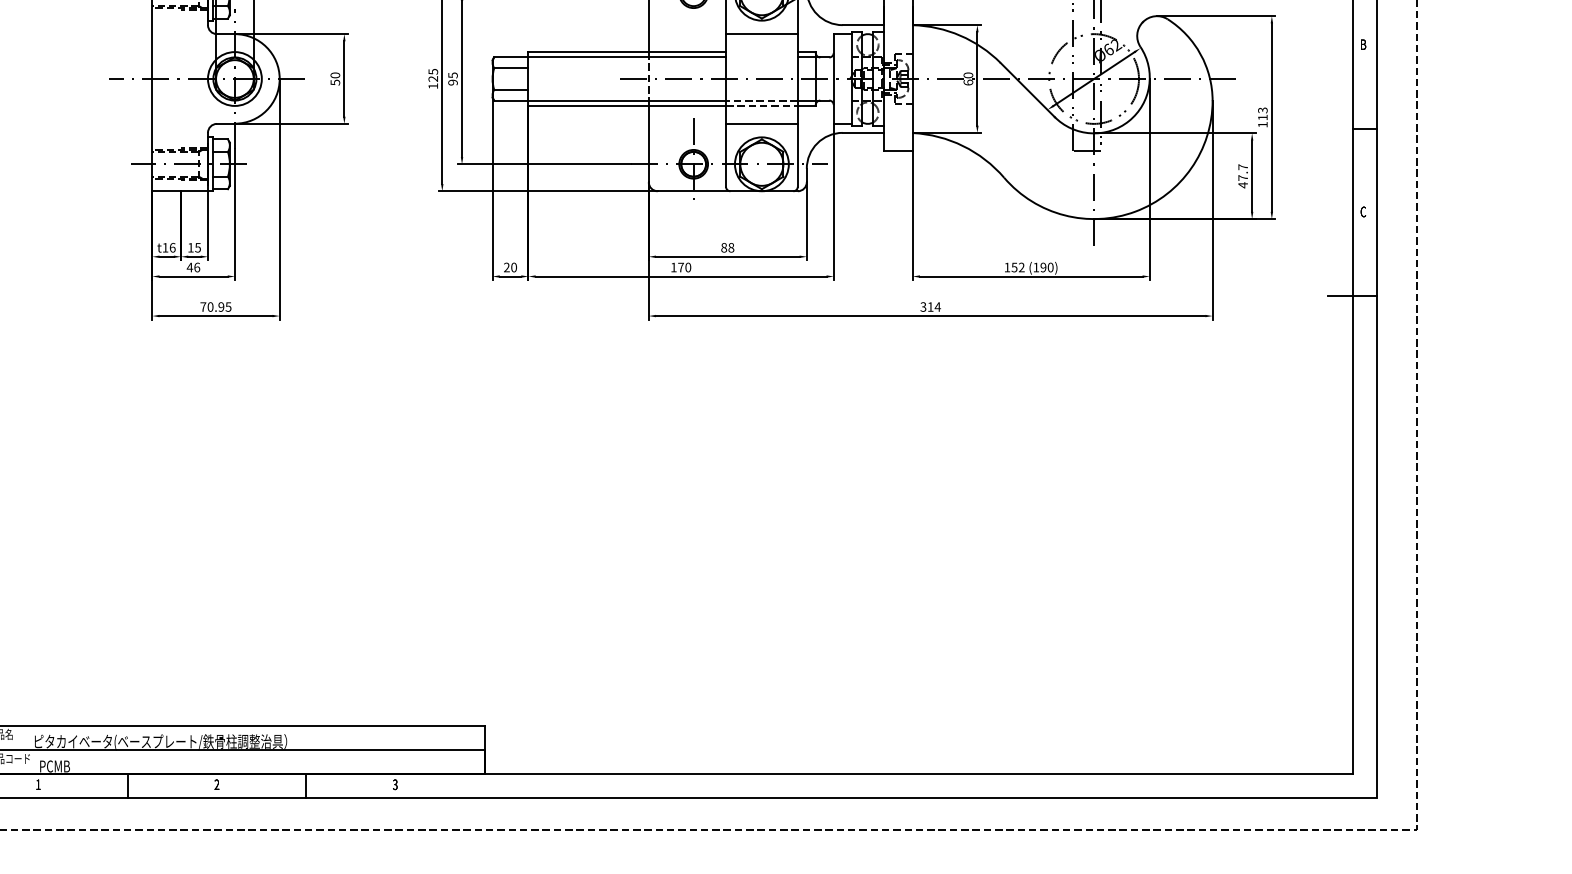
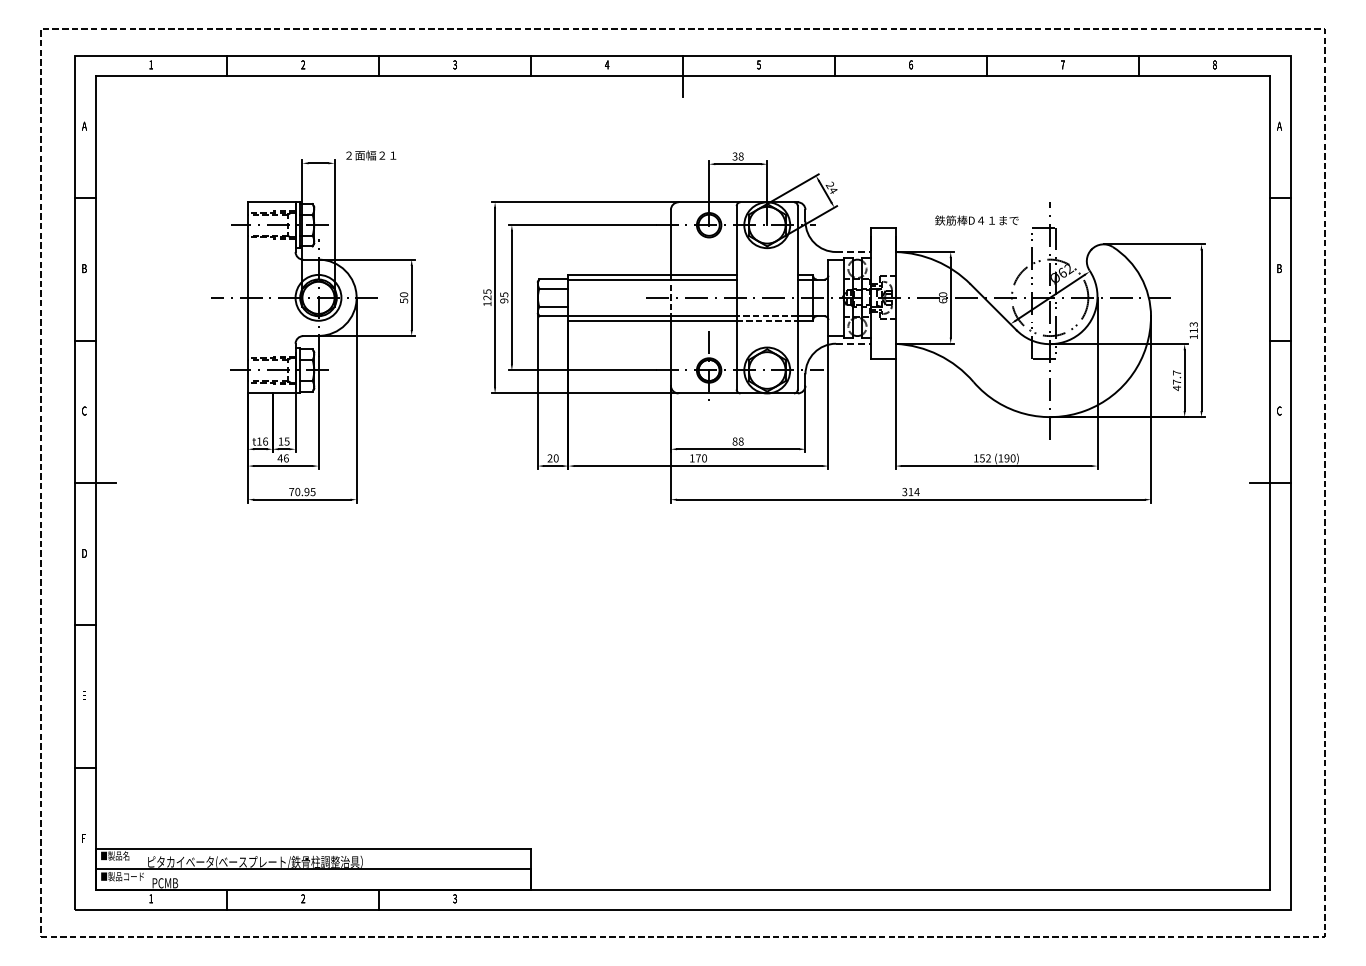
line: (863, 25) -> (853, 252), solid -> dashed
line: (761, 33) -> (766, 259), removed
line: (761, 124) -> (766, 336), removed
line: (863, 132) -> (853, 343), solid -> dashed

